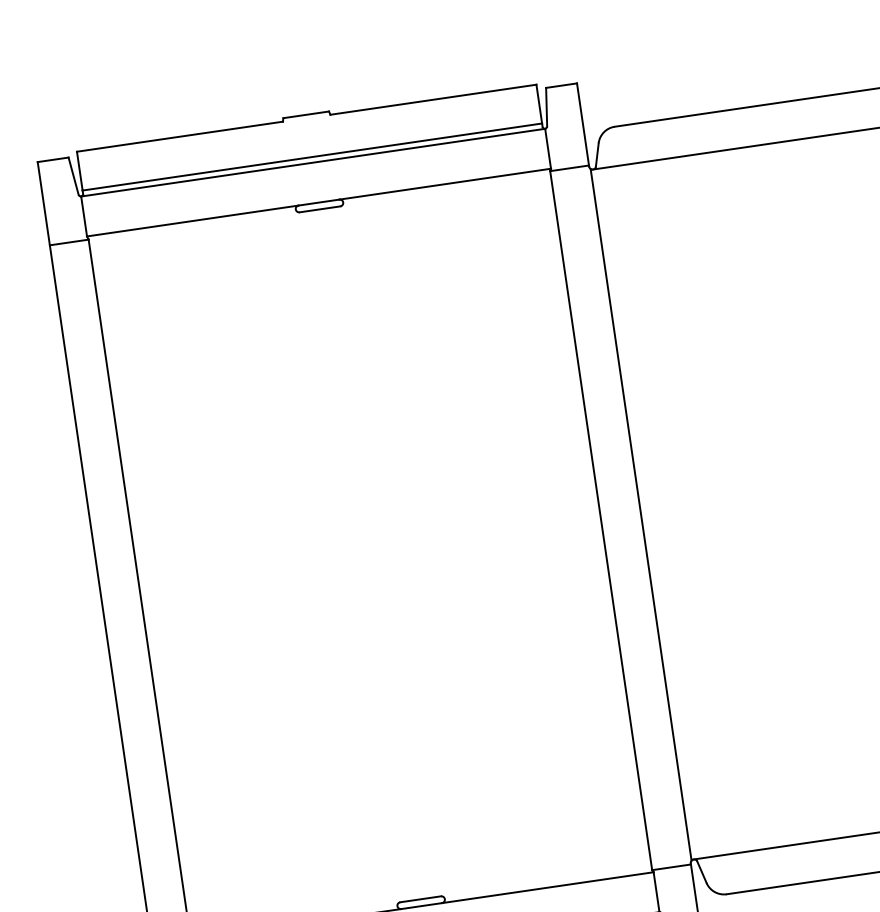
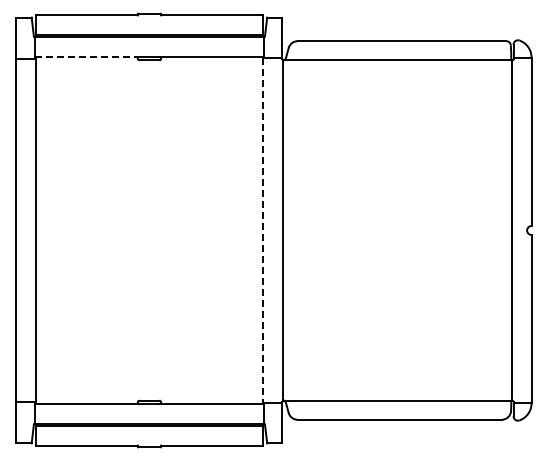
line: (193, 219) -> (87, 56), solid -> dashed
line: (601, 520) -> (263, 230), solid -> dashed

